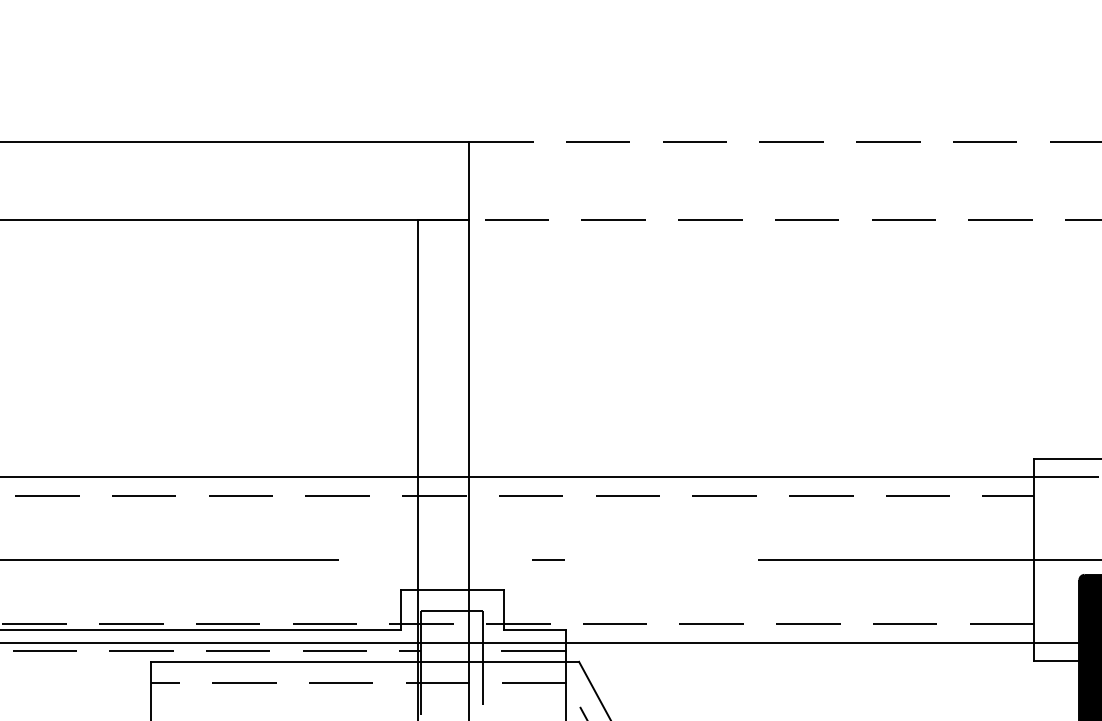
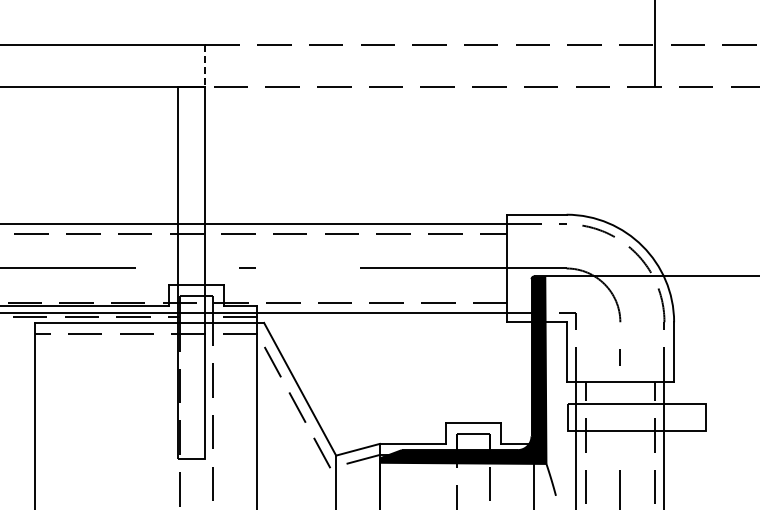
line: (469, 180) -> (205, 65), solid -> dashed

